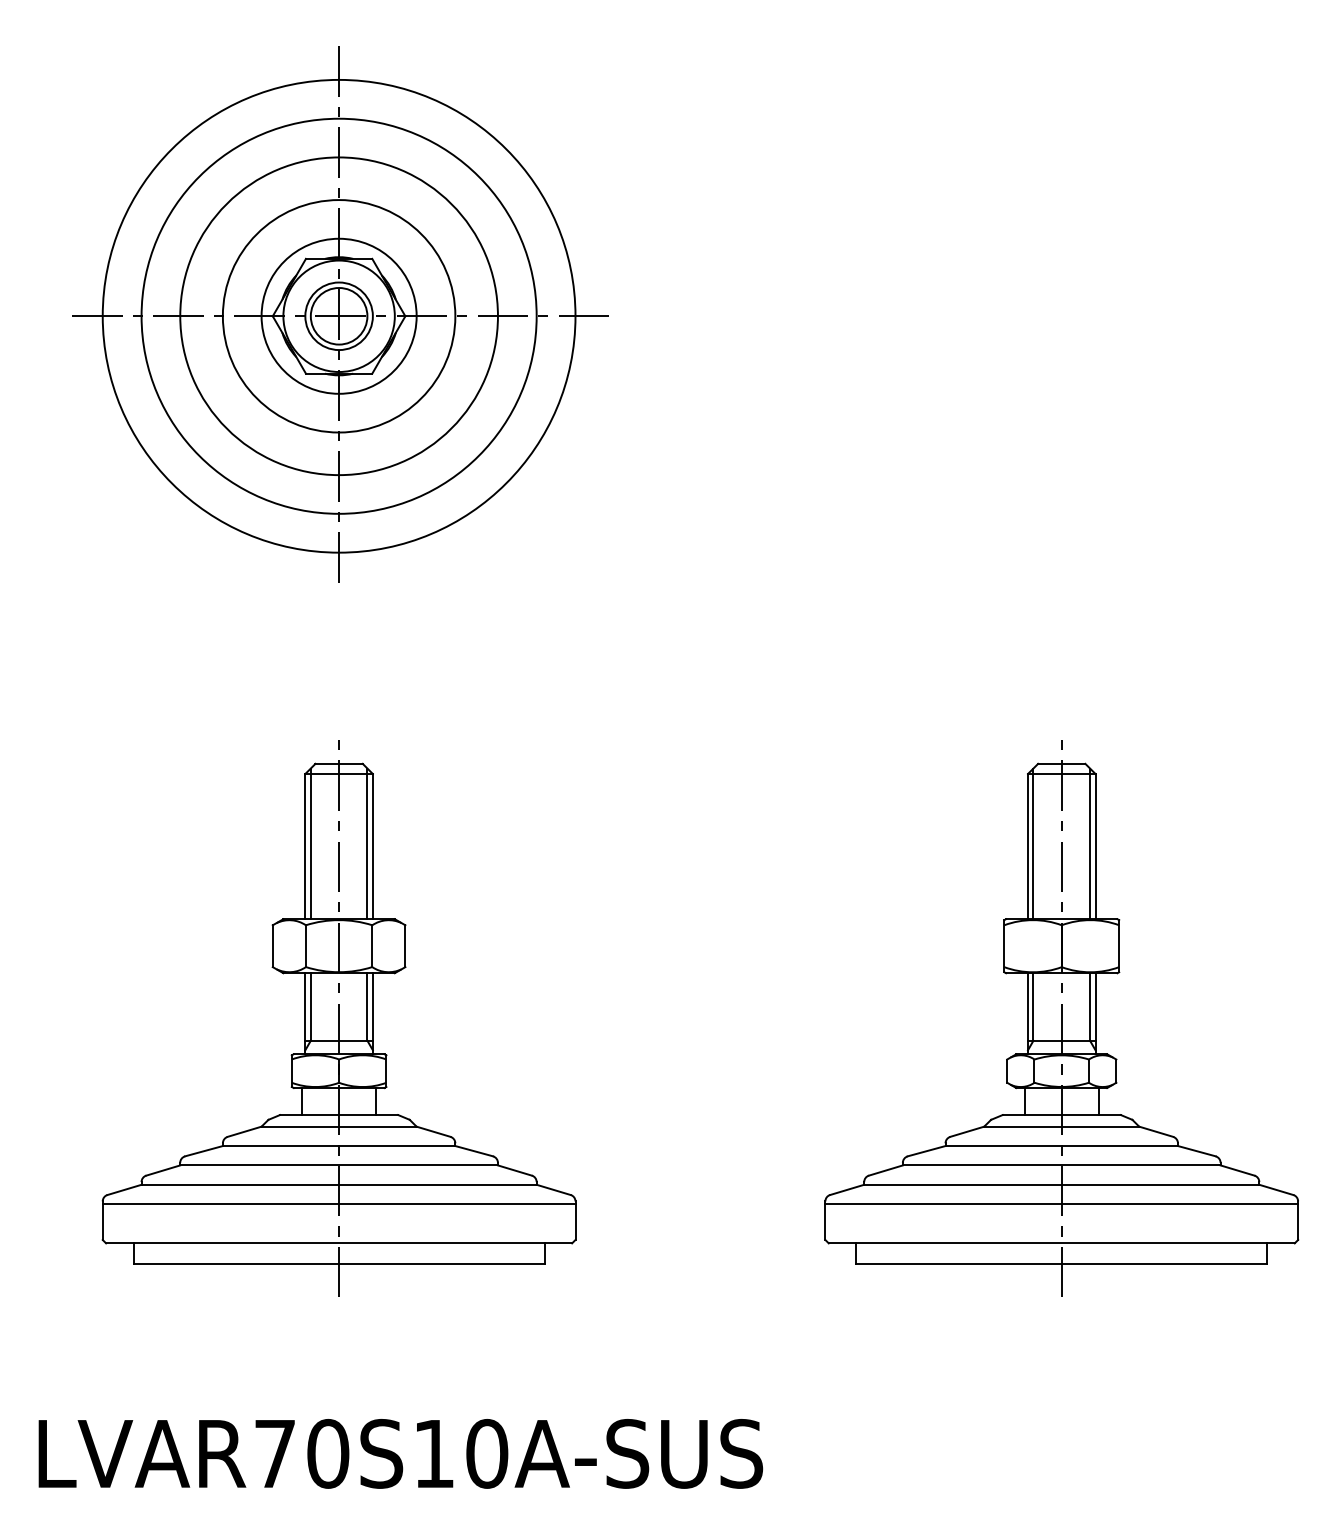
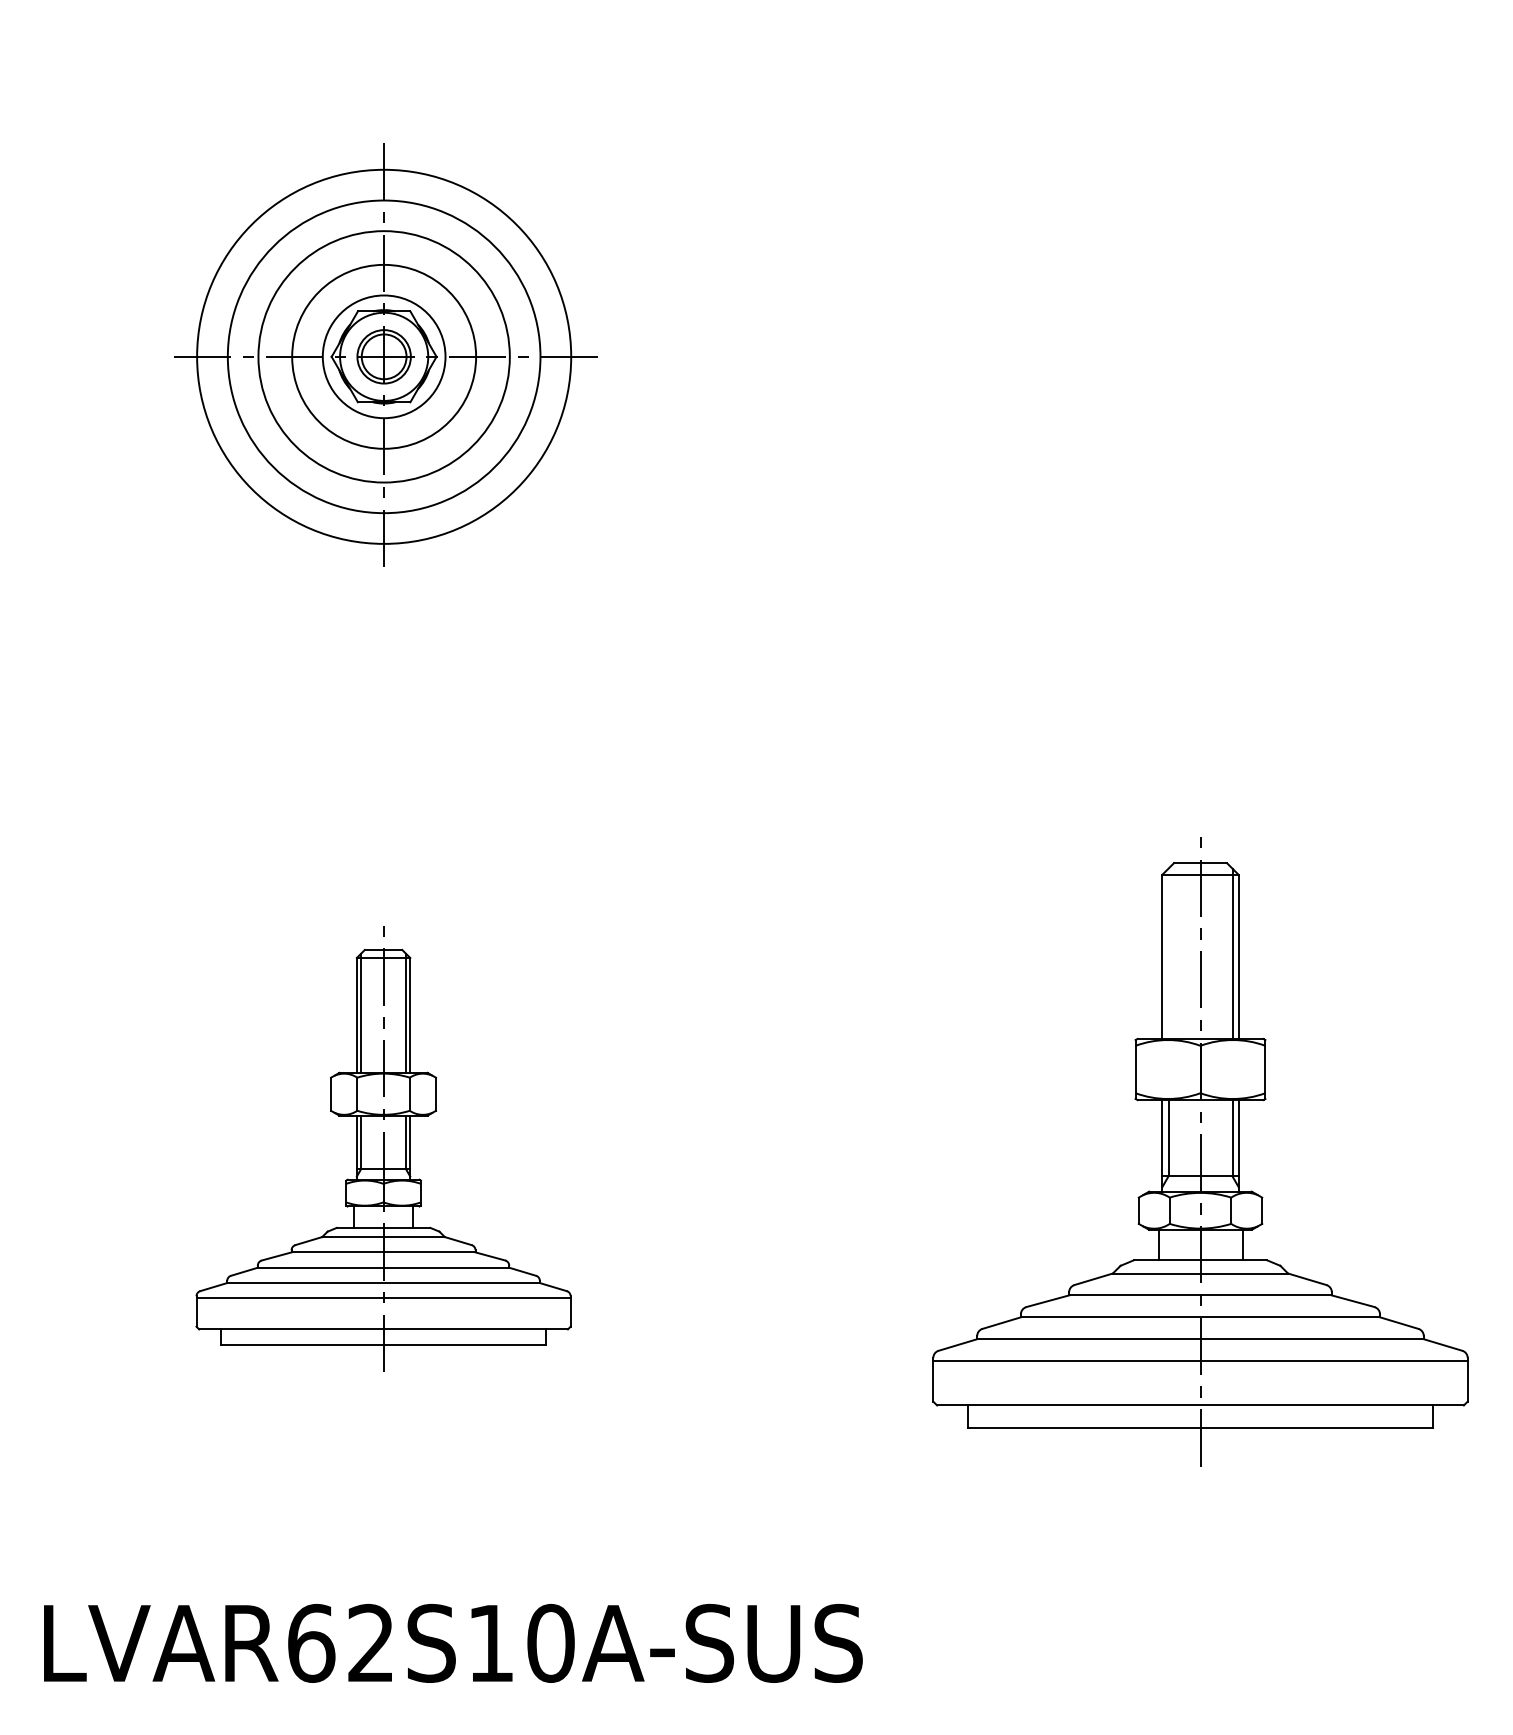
part: (340, 314) -> (385, 355), size x0.7
line: (1033, 843) -> (1168, 953), removed
part: (339, 1018) -> (383, 1151), size x0.7
text: (301, 1453) -> (341, 1642), LVAR70S10A-SUS -> LVAR62S10A-SUS

